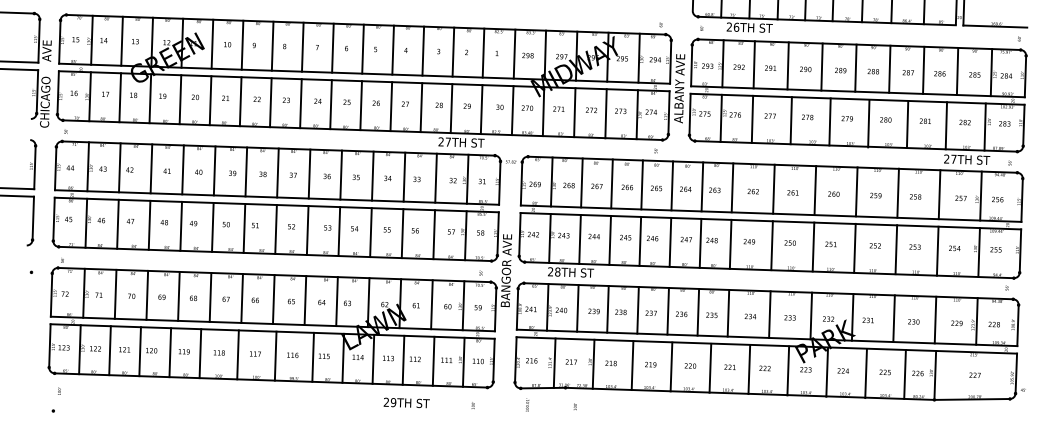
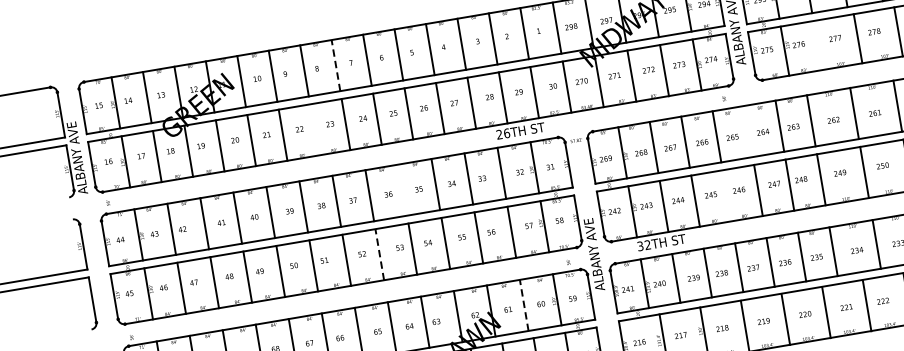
line: (302, 46) -> (335, 64), solid -> dashed
text: (45, 83) -> (76, 157), CHICAGO    AVE -> ALBANY AVE
line: (270, 102) -> (314, 129), removed
line: (752, 118) -> (817, 44), removed
text: (448, 141) -> (506, 132), 27TH -> 26TH
line: (340, 174) -> (401, 189), removed
line: (672, 185) -> (748, 131), removed
line: (307, 230) -> (379, 254), solid -> dashed
line: (640, 240) -> (726, 194), removed
text: (506, 270) -> (594, 254), BANGOR AVE -> ALBANY AVE
text: (554, 271) -> (644, 245), 28TH -> 32TH
line: (431, 304) -> (523, 305), solid -> dashed

